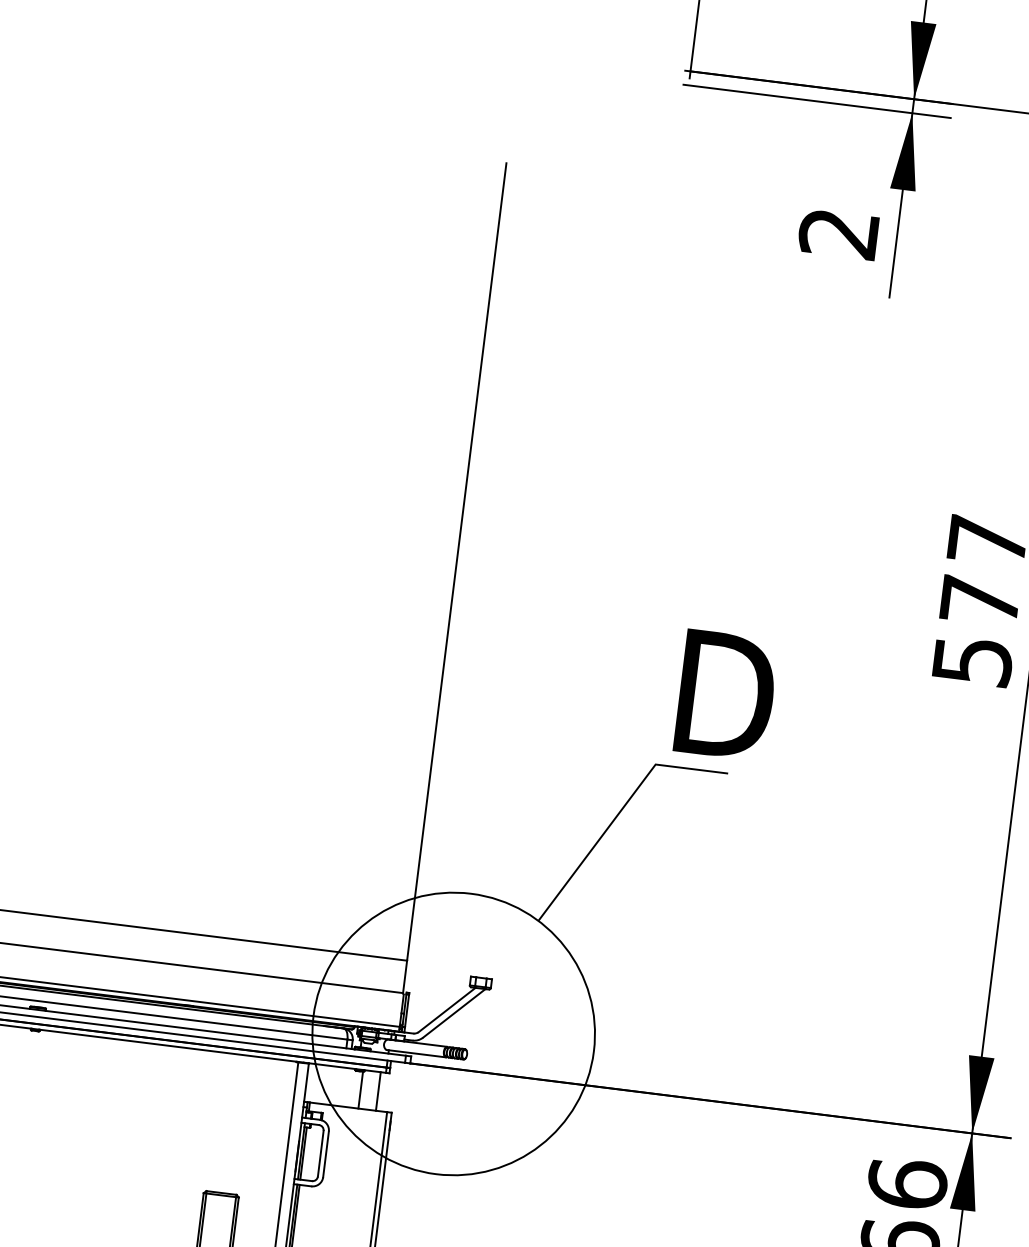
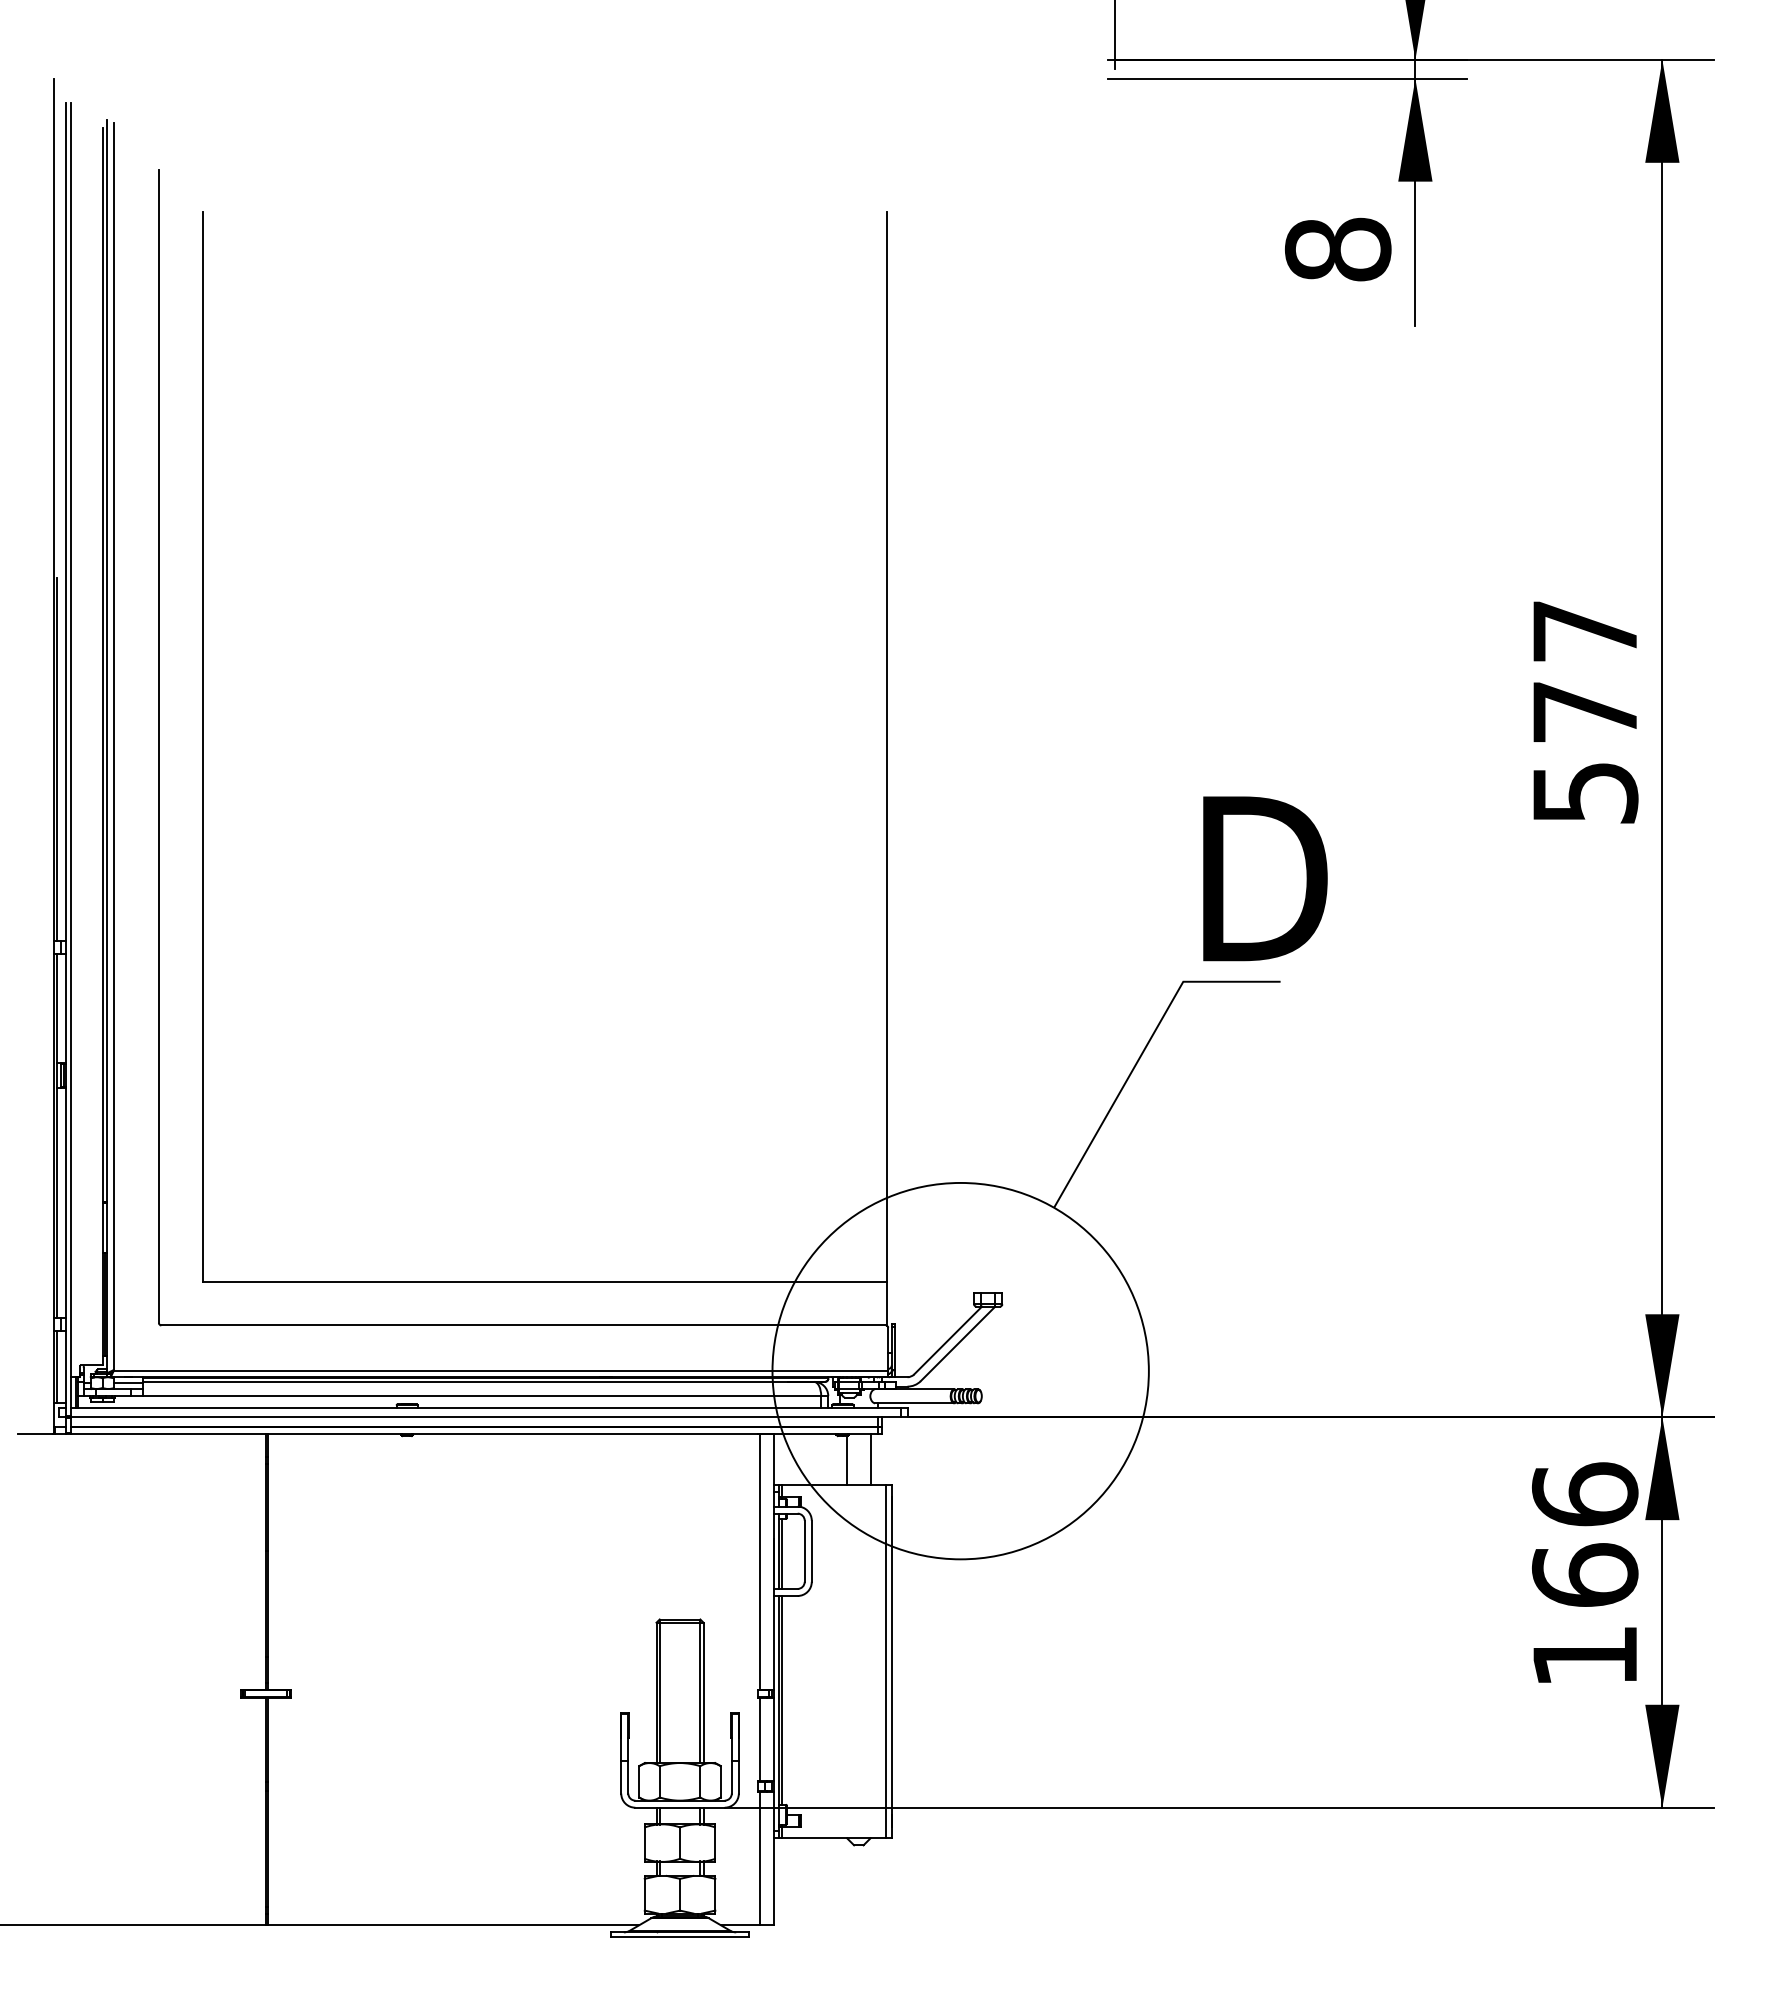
text: (838, 233) -> (1337, 249), 2 -> 8

